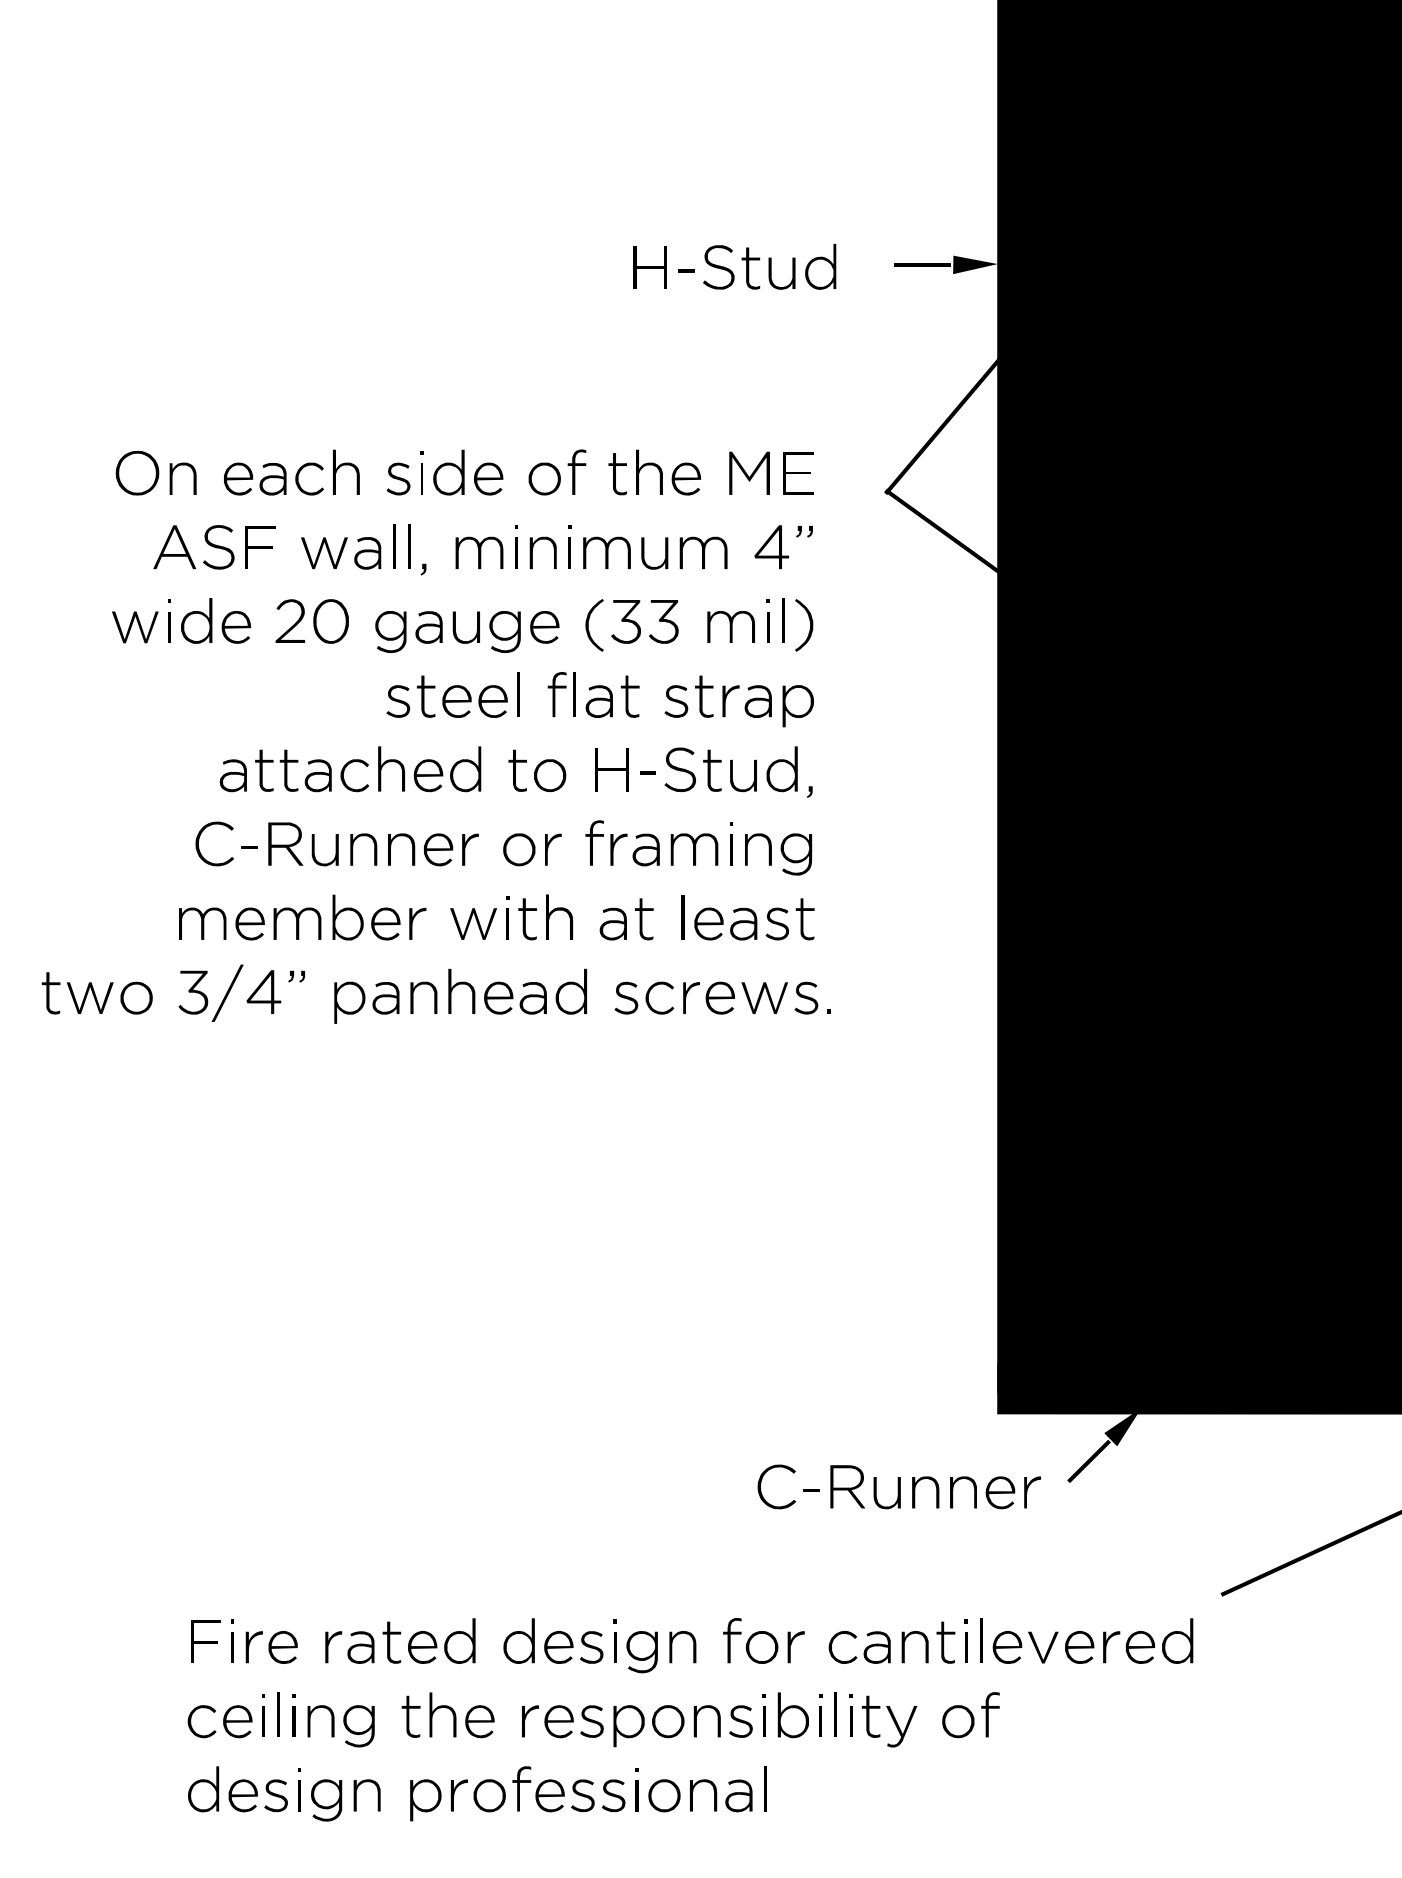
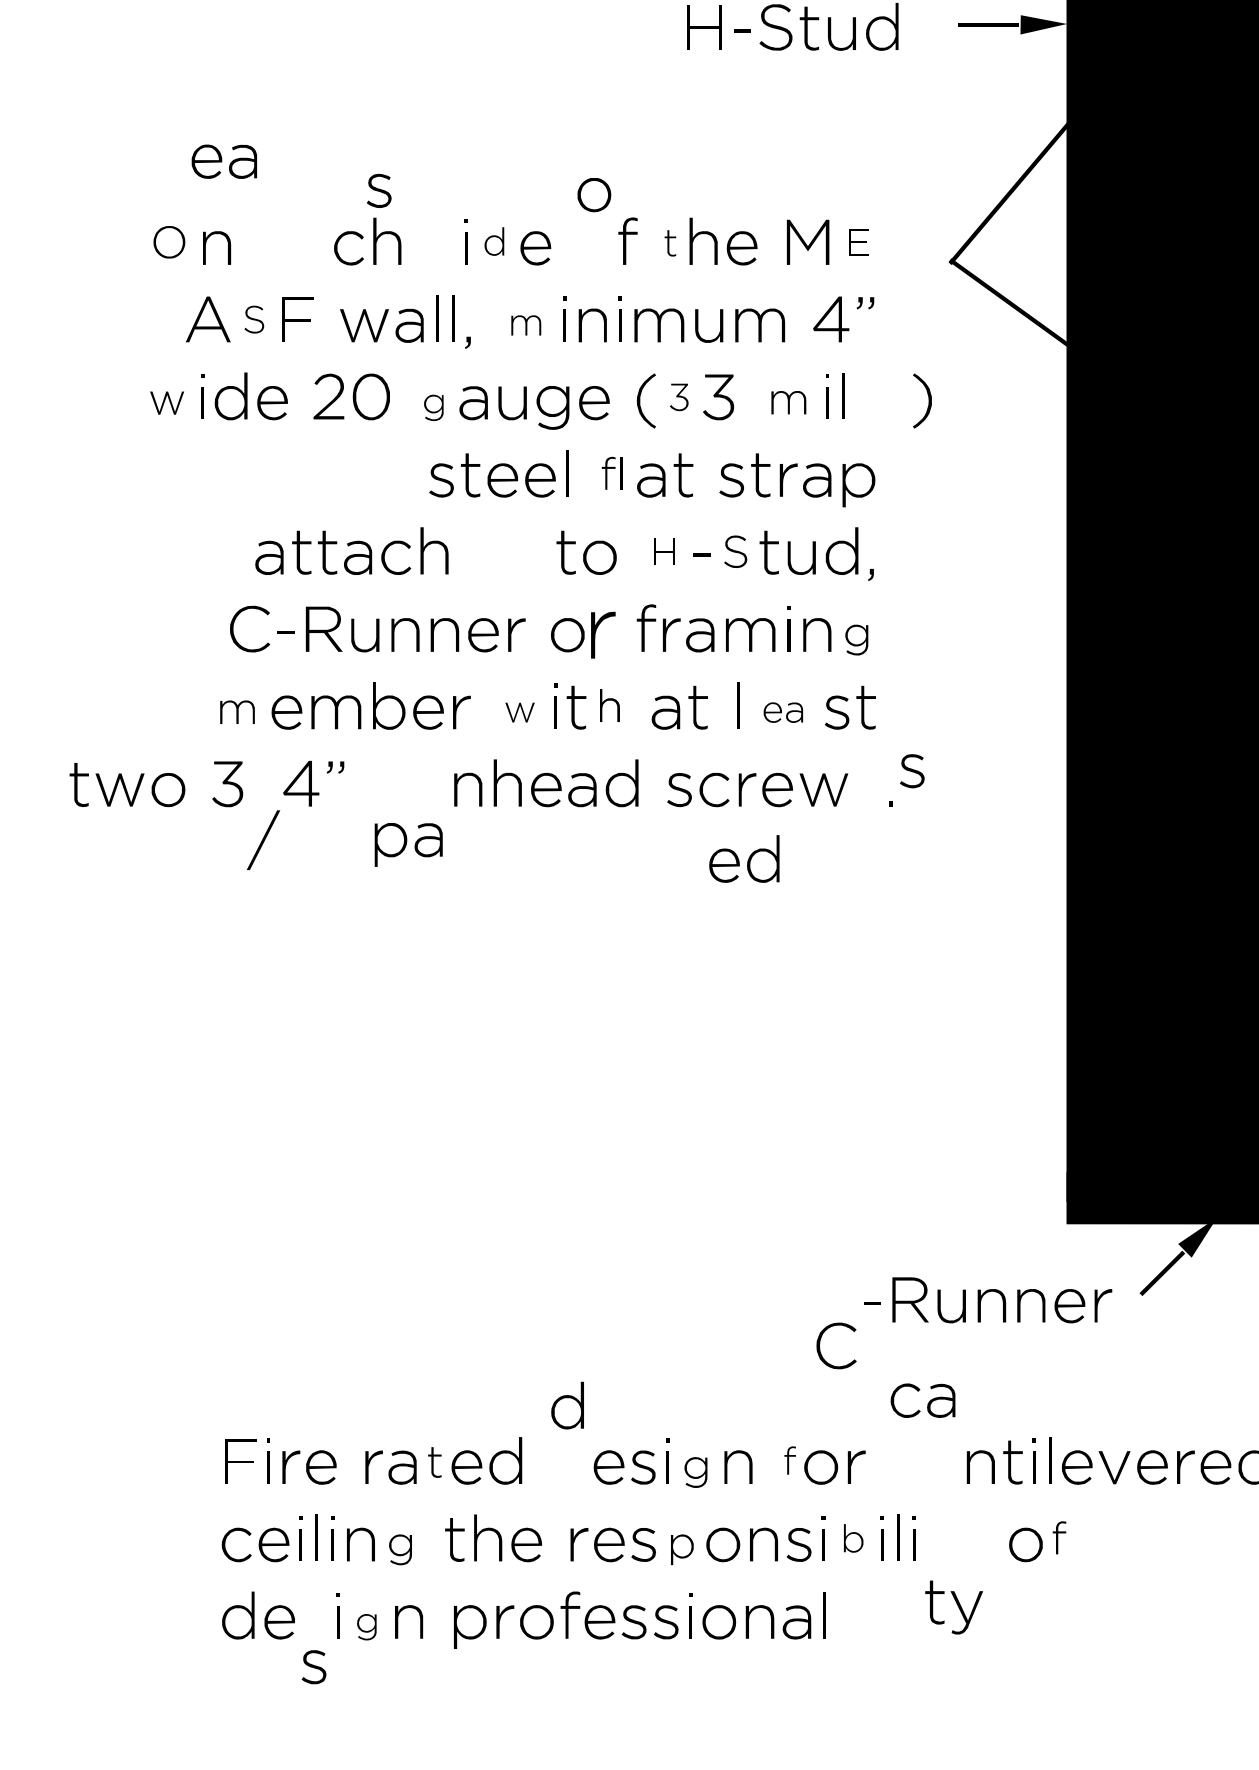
part: (448, 472) -> (493, 241), size x0.6
part: (137, 473) -> (169, 242), size x0.7
part: (798, 473) -> (859, 242), size x0.6
part: (617, 474) -> (670, 243), size x0.6
part: (255, 478) -> (224, 161), moved
part: (398, 478) -> (379, 190), moved
part: (544, 478) -> (594, 194), moved
part: (218, 547) -> (253, 319), size x0.6
part: (479, 552) -> (526, 324), size x0.6
part: (625, 621) -> (678, 396), size x0.6
part: (804, 625) -> (922, 401), moved
part: (730, 626) -> (788, 402), size x0.7
part: (135, 627) -> (167, 403), size x0.7
part: (390, 631) -> (433, 407), size x0.6
part: (561, 694) -> (611, 473), size x0.7
part: (447, 769) -> (744, 859), moved
part: (611, 769) -> (664, 551), size x0.6
part: (679, 769) -> (734, 551), size x0.7
part: (553, 849) -> (603, 634), size x1.4
part: (795, 854) -> (856, 640), size x0.7
part: (559, 916) -> (609, 704), size x0.7
part: (202, 923) -> (237, 712), size x0.7
part: (473, 923) -> (520, 712), size x0.6
part: (725, 923) -> (782, 712), size x0.6
line: (227, 992) -> (263, 839), moved
part: (806, 997) -> (912, 770), moved
part: (366, 1002) -> (408, 844), moved
part: (761, 1484) -> (820, 1343), moved
part: (518, 1640) -> (566, 1404), moved
part: (732, 1640) -> (790, 1460), size x0.6
part: (391, 1642) -> (434, 1462), size x0.7
part: (859, 1647) -> (922, 1400), moved
part: (641, 1652) -> (695, 1472), size x0.7
part: (990, 1714) -> (1059, 1537), size x0.7
part: (792, 1715) -> (852, 1538), size x0.6
part: (889, 1721) -> (954, 1607), moved
part: (358, 1726) -> (400, 1550), size x0.7
part: (628, 1726) -> (681, 1550), size x0.7
part: (275, 1795) -> (313, 1666), moved
part: (326, 1800) -> (366, 1627), size x0.6

